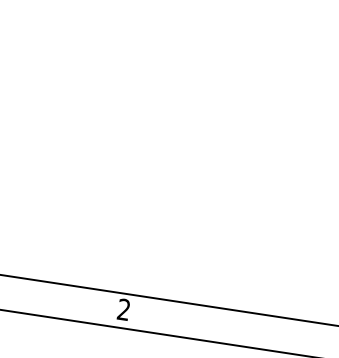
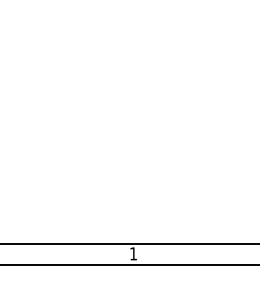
text: (123, 309) -> (133, 253), 2 -> 1

